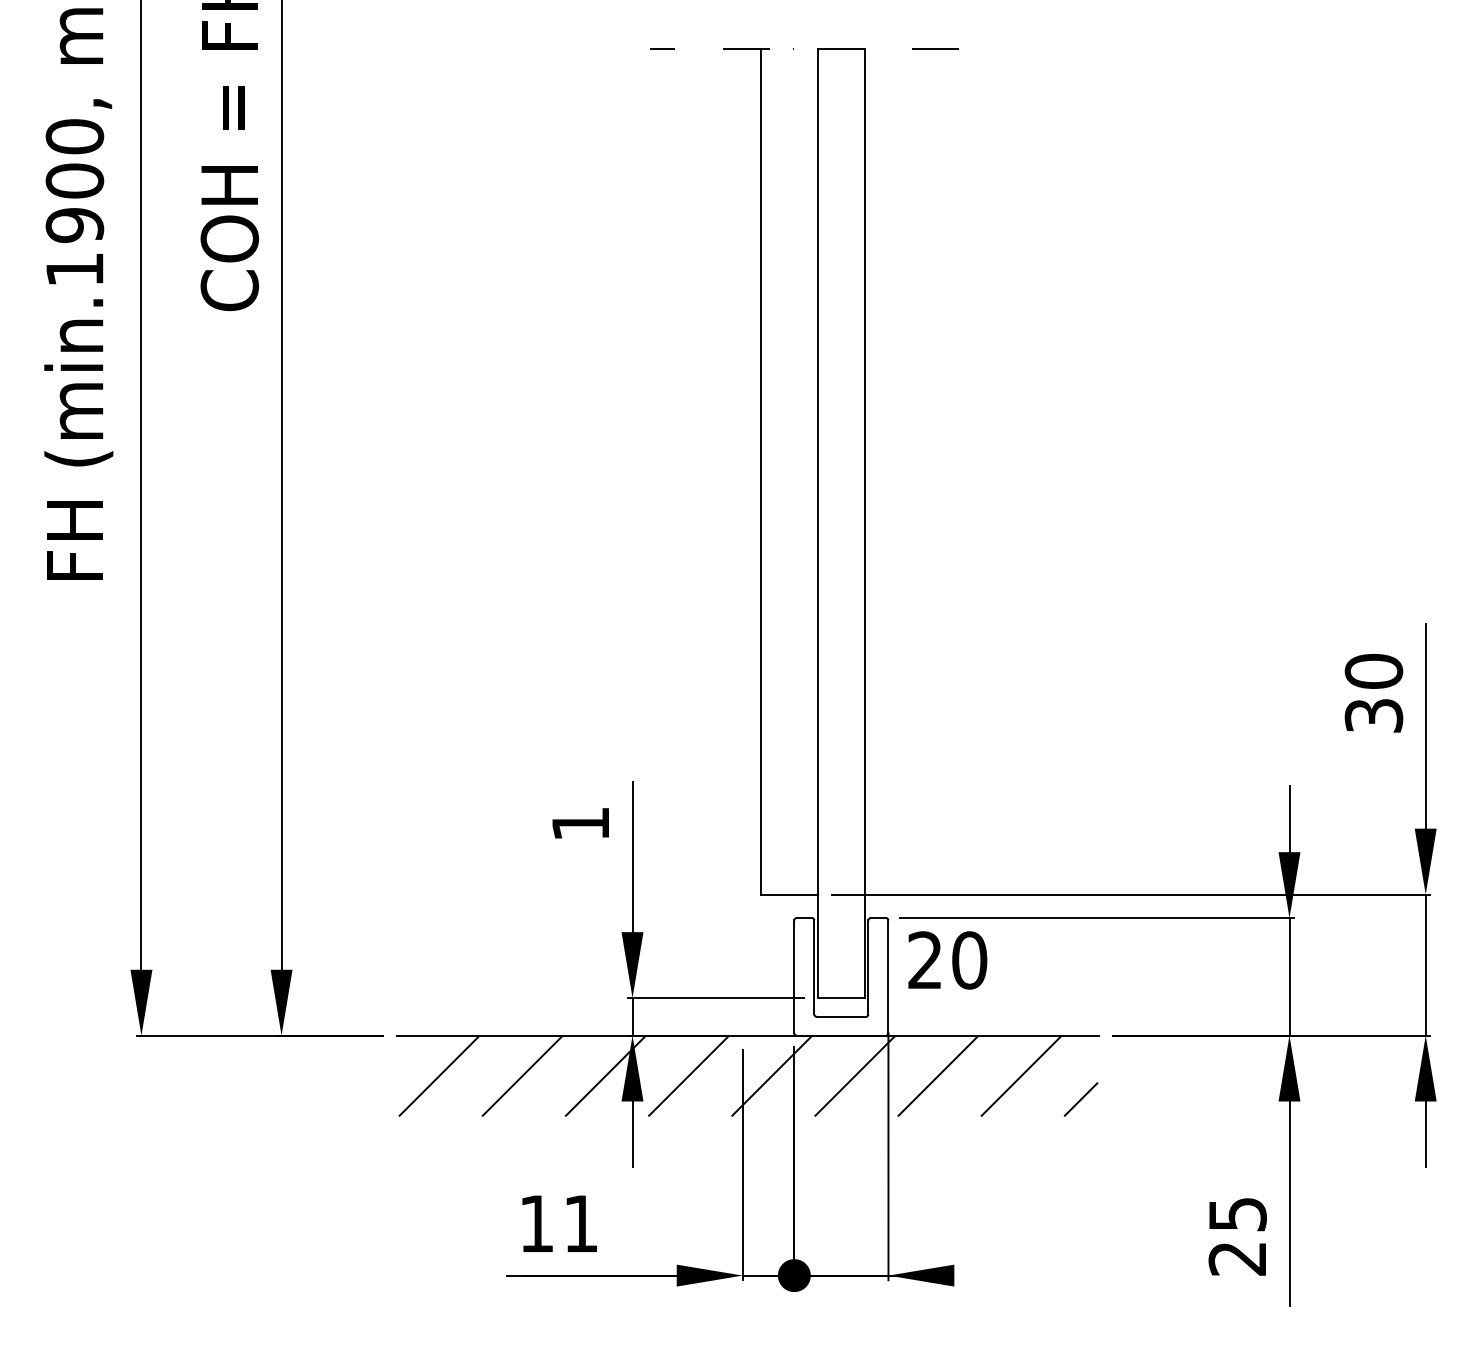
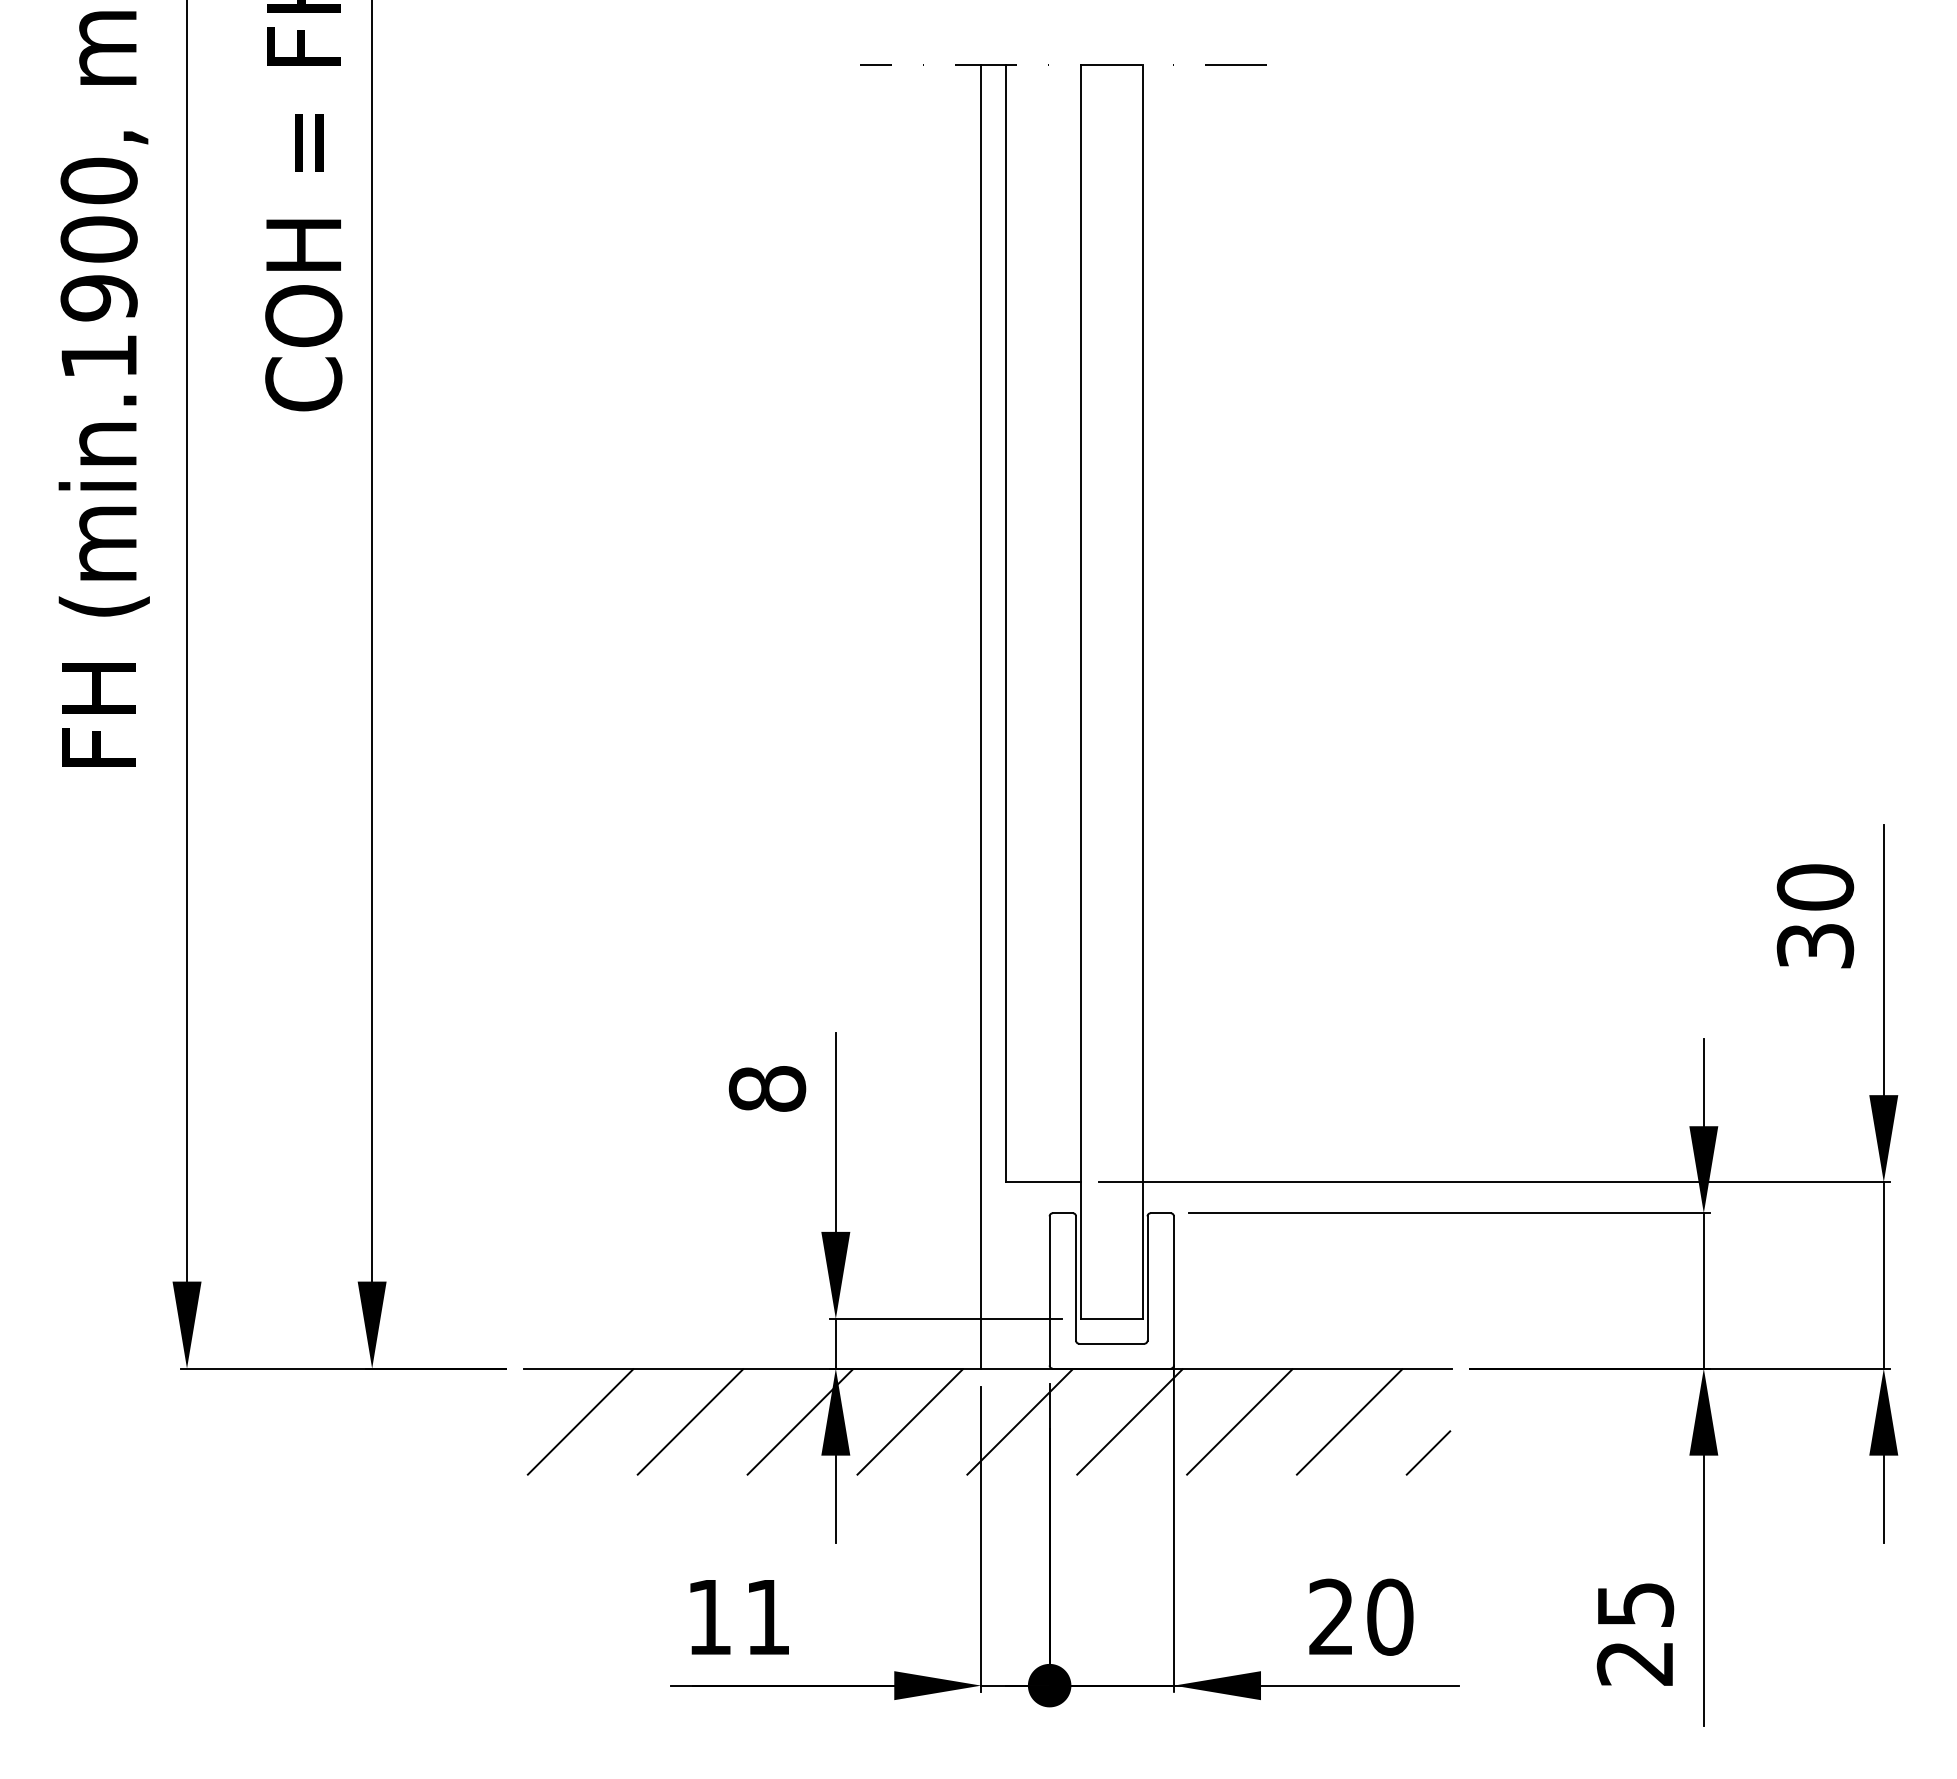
line: (742, 542) -> (981, 716), added
text: (580, 823) -> (767, 1088), 1 -> 8
text: (947, 959) -> (1361, 1616), moved
line: (1028, 1275) -> (1359, 1685), added

